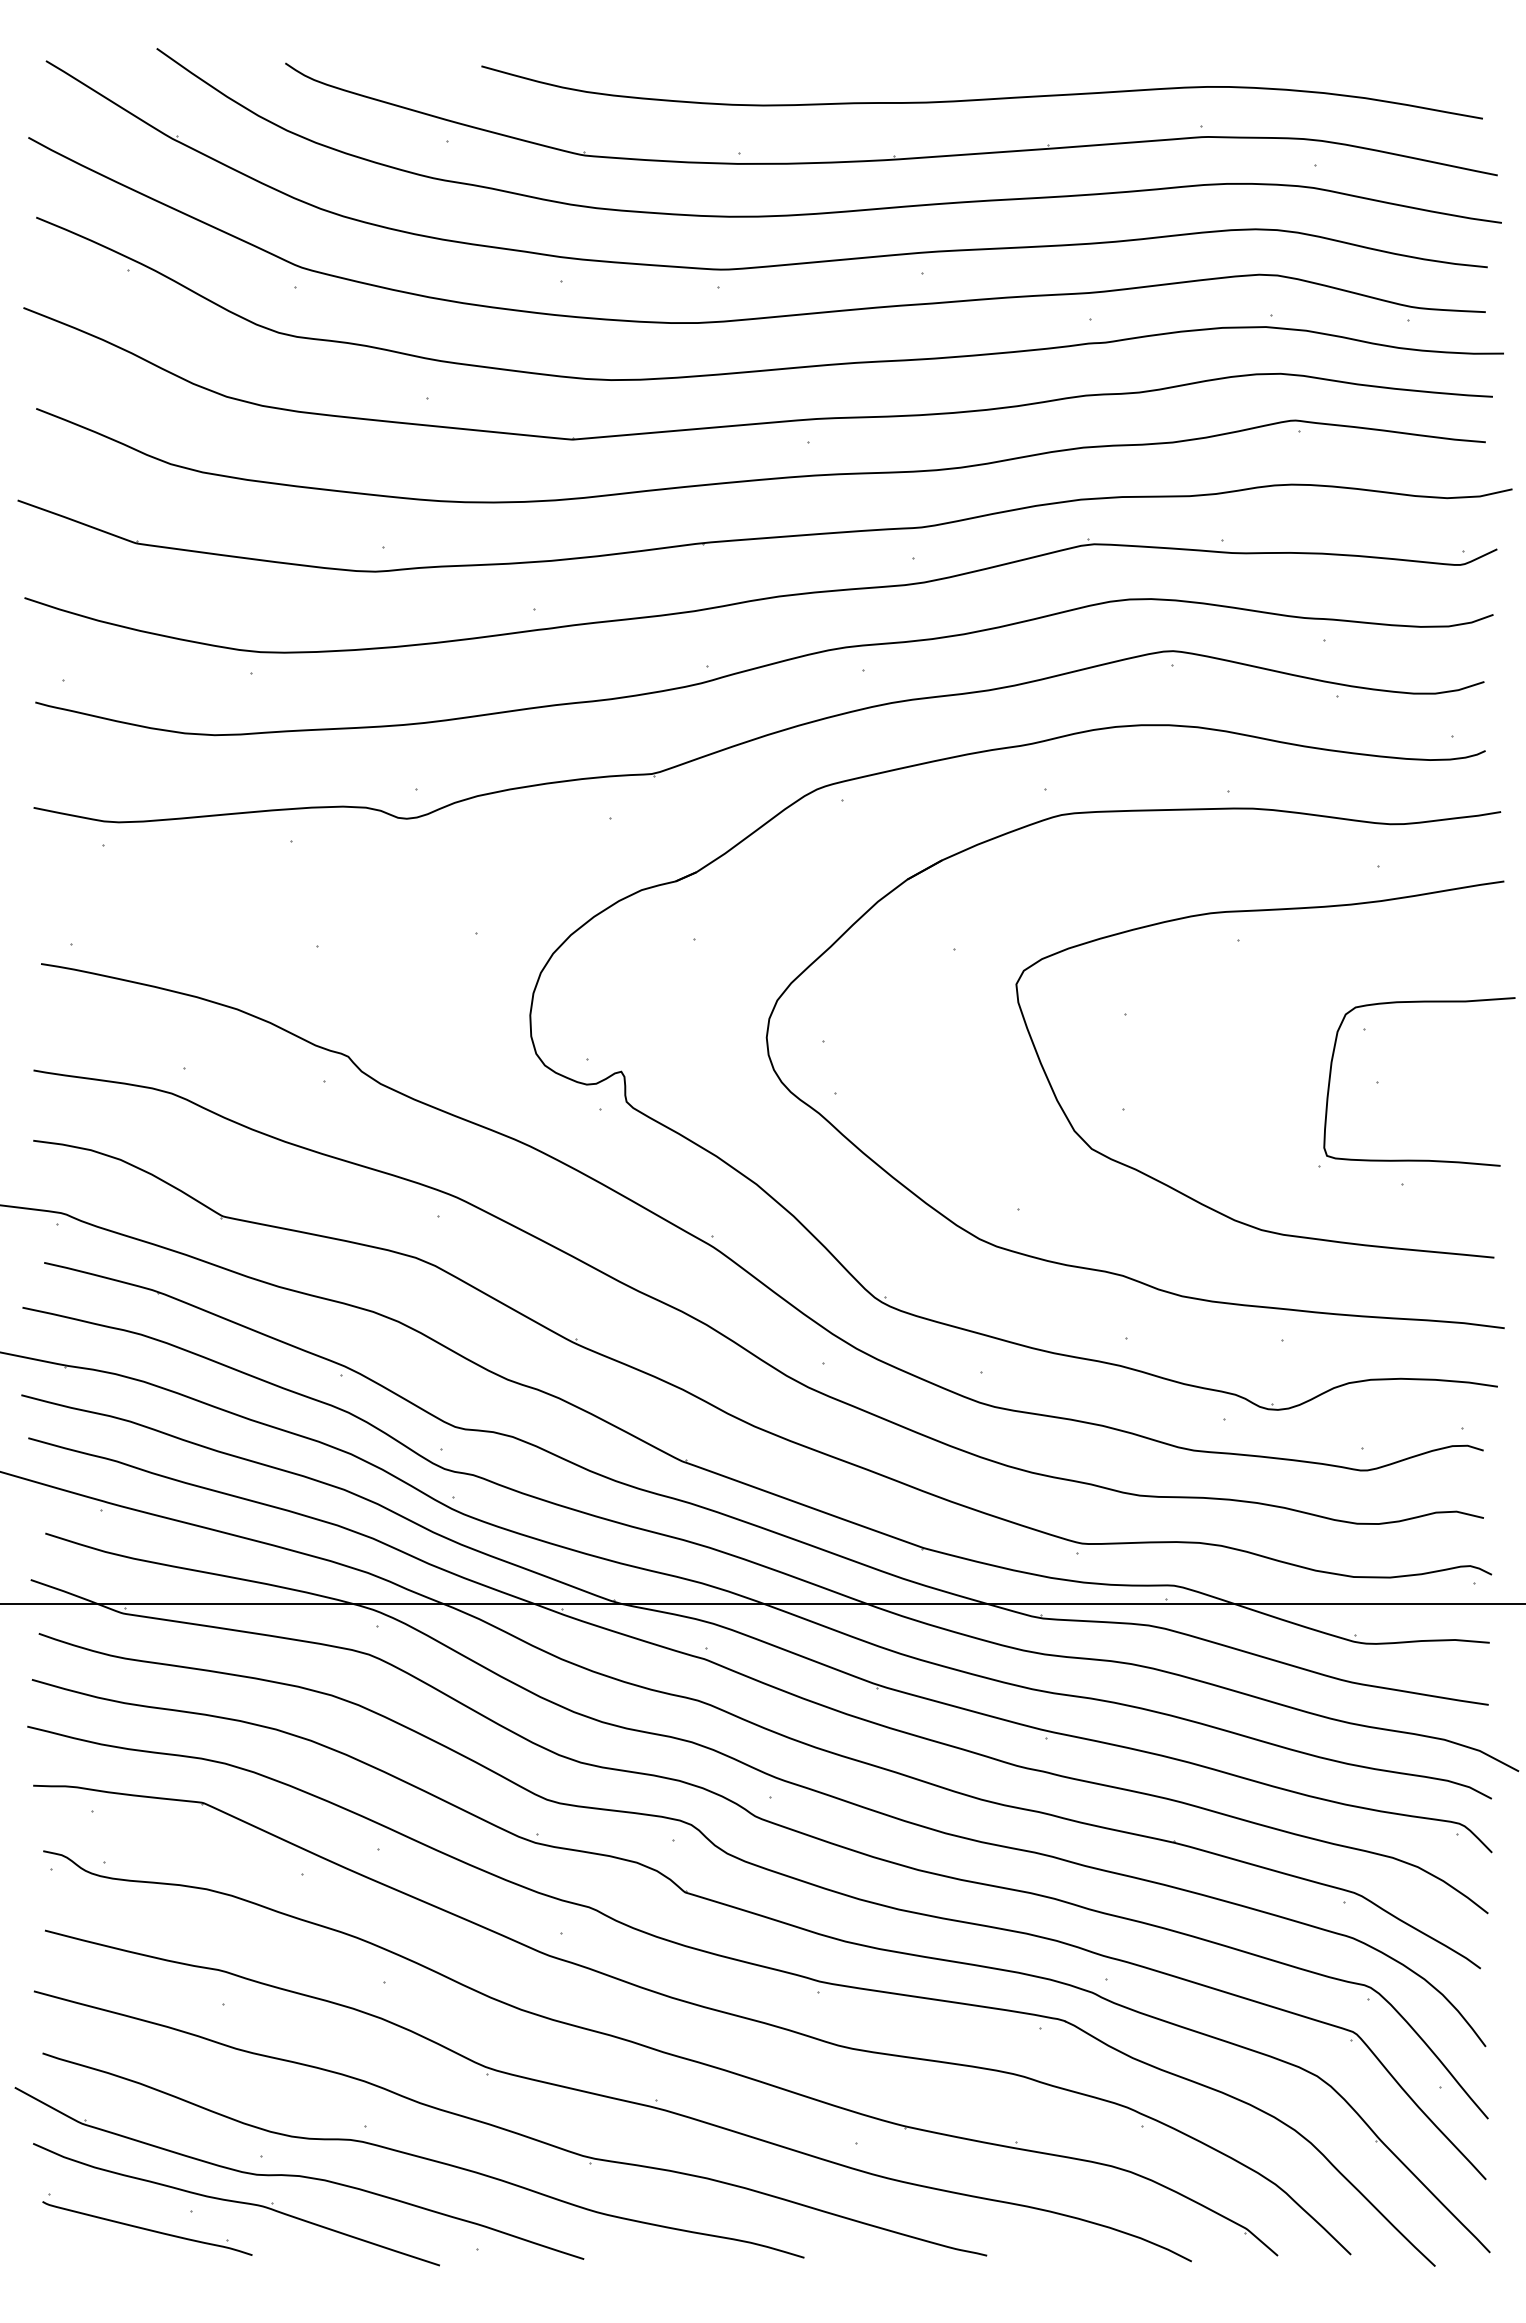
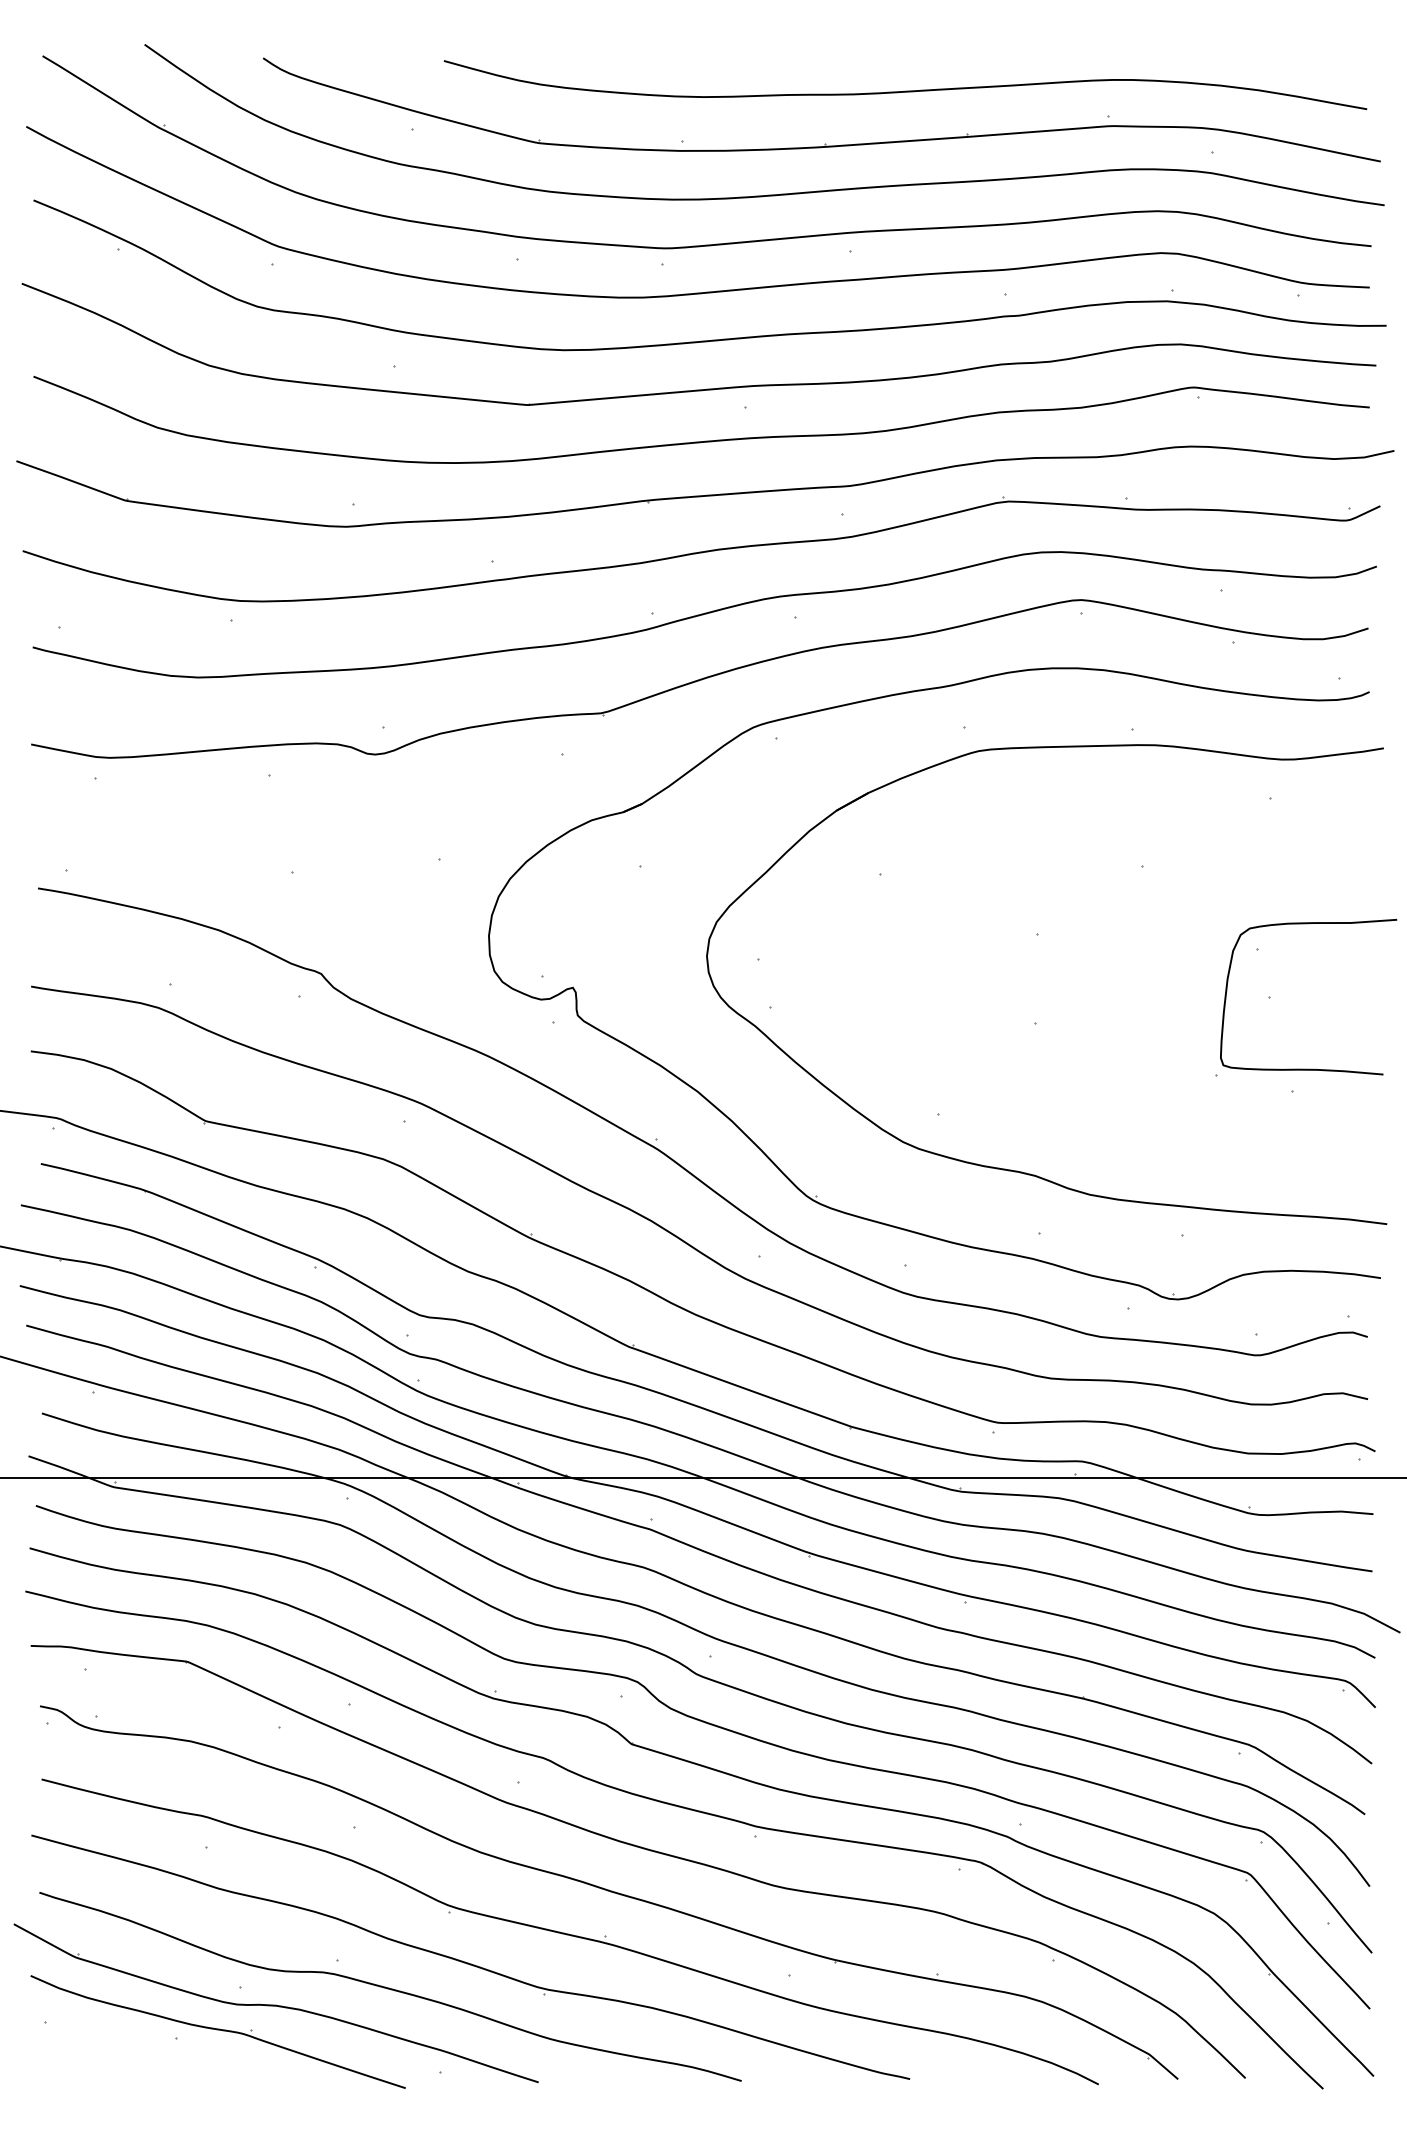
curve: (1186, 1194) -> (1093, 1100), removed
part: (147, 2228) -> (136, 2054), removed

